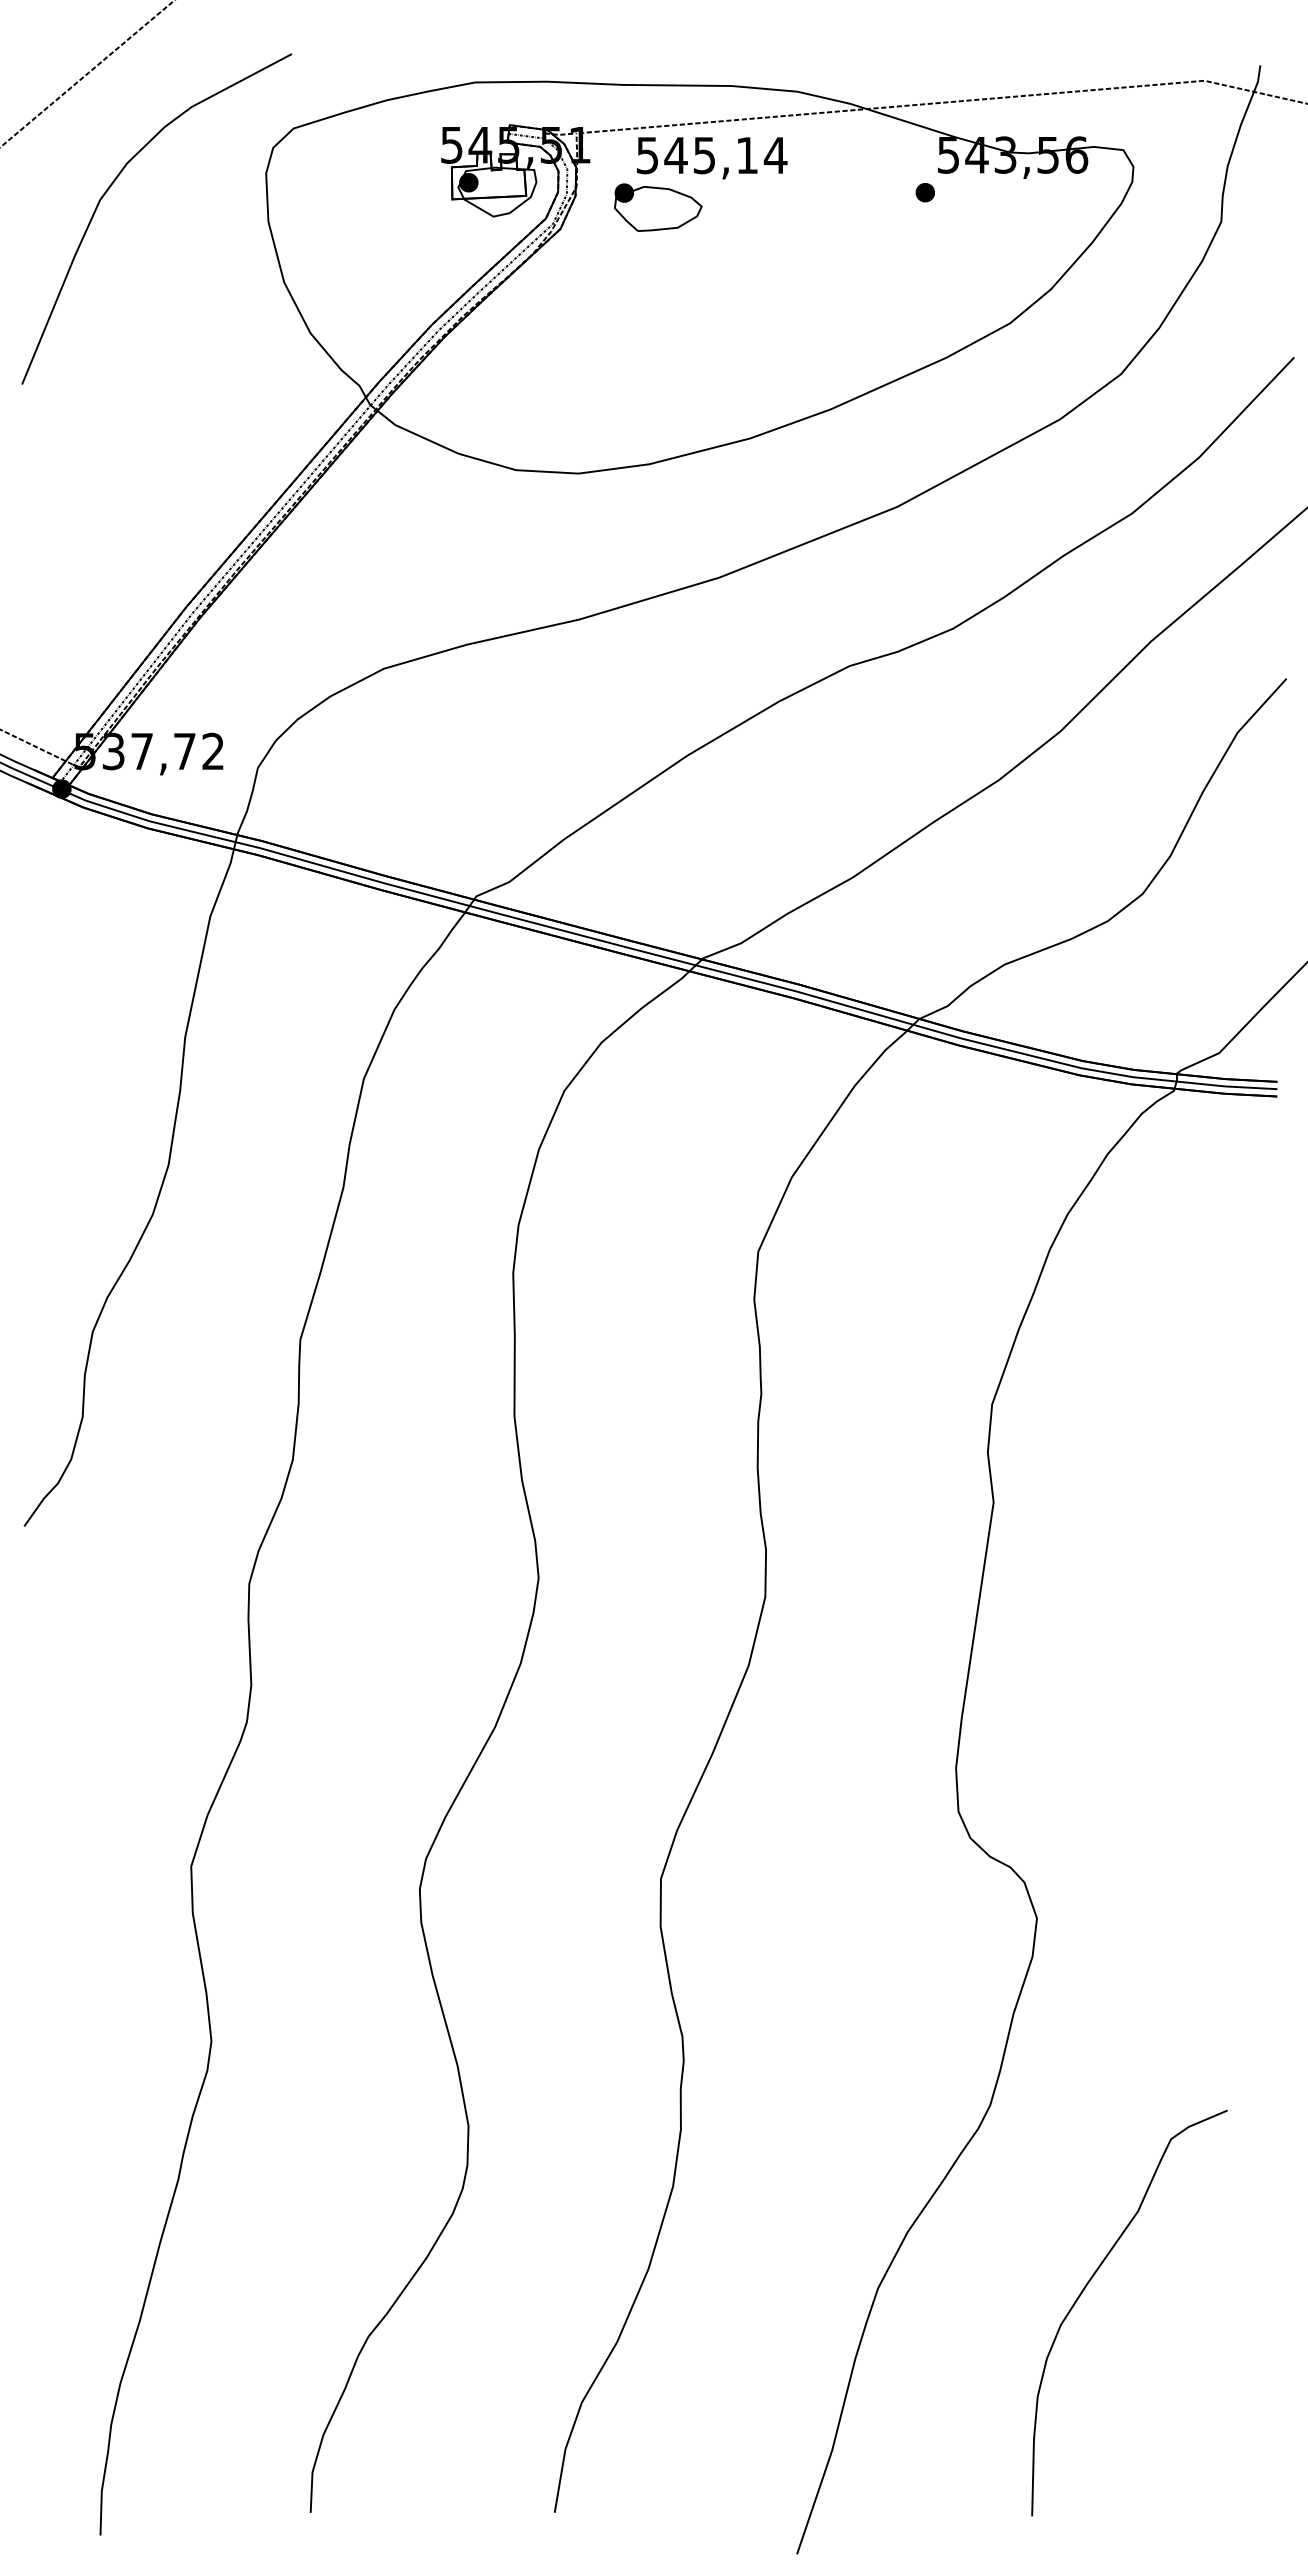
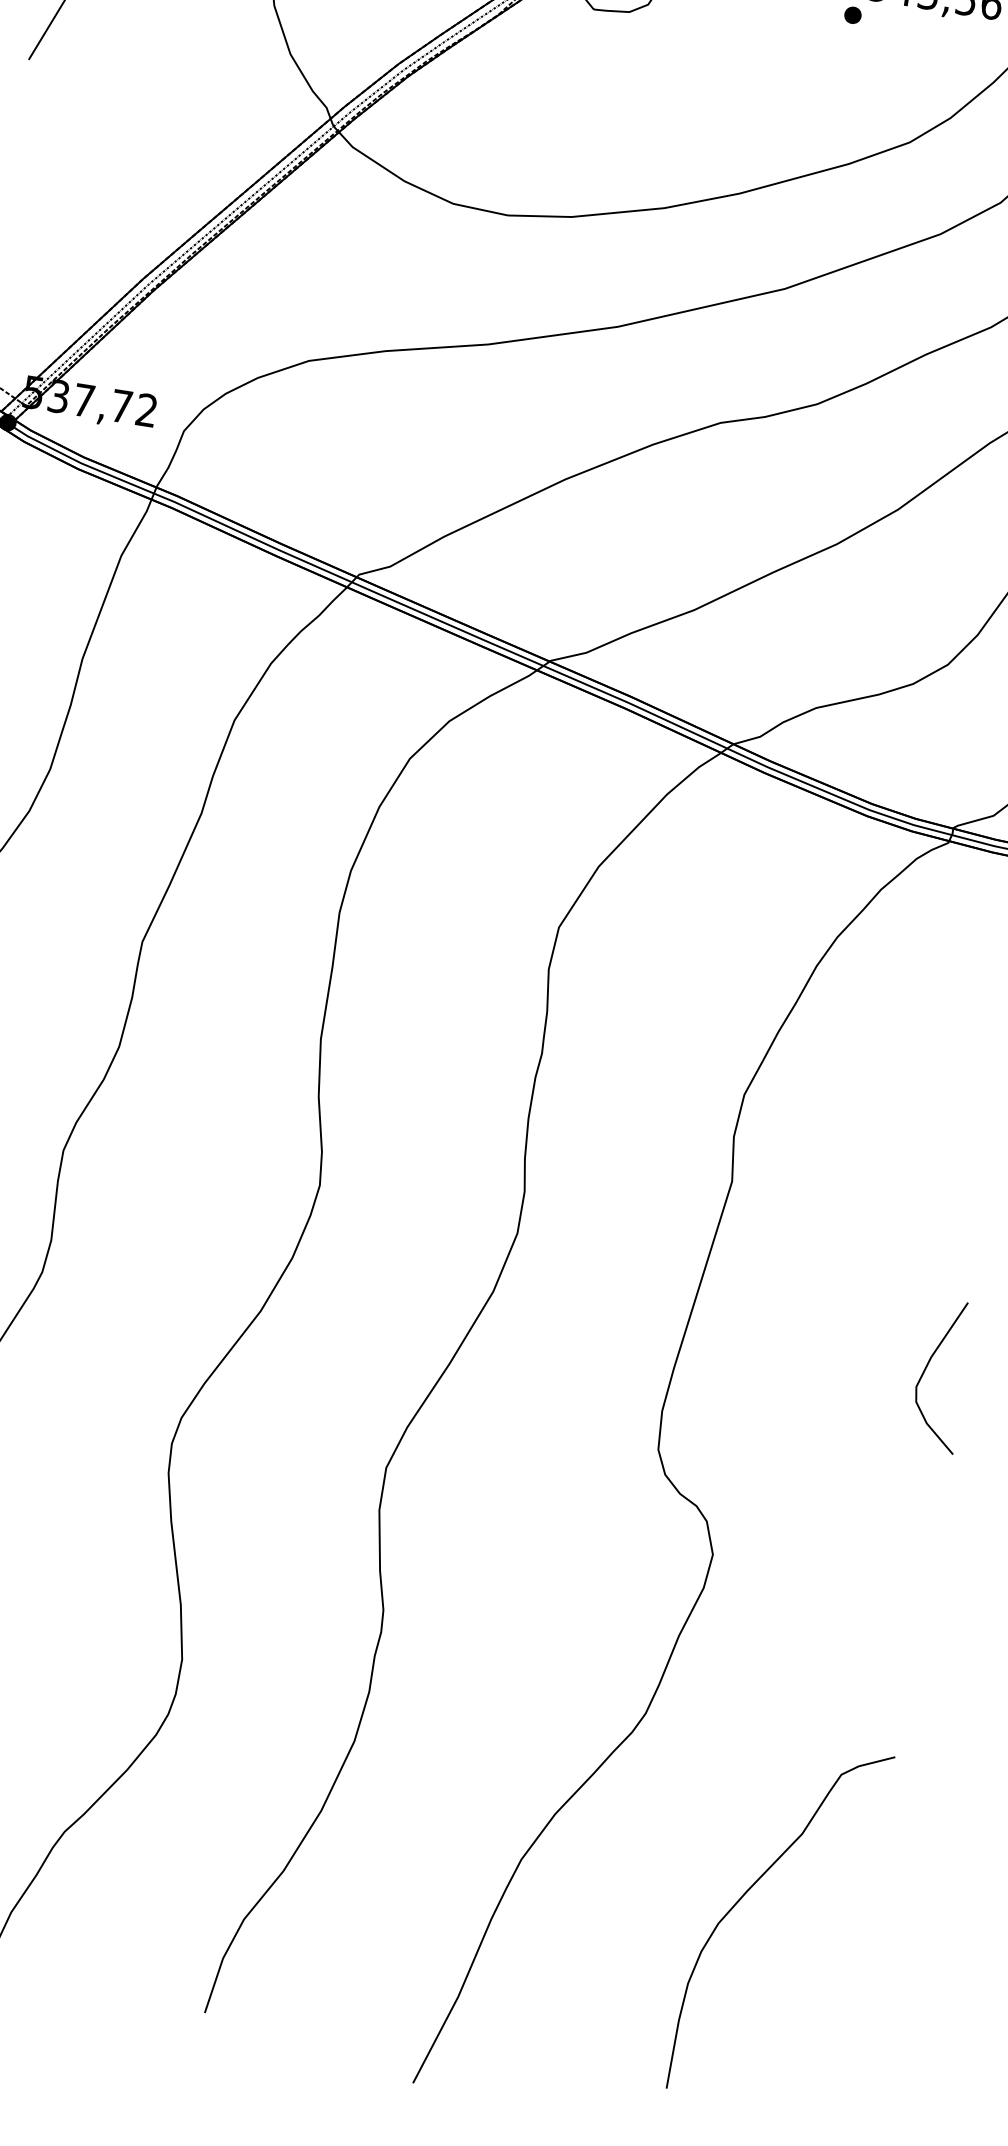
curve: (1241, 1674) -> (927, 1367), added
curve: (1088, 2284) -> (748, 1891), moved

